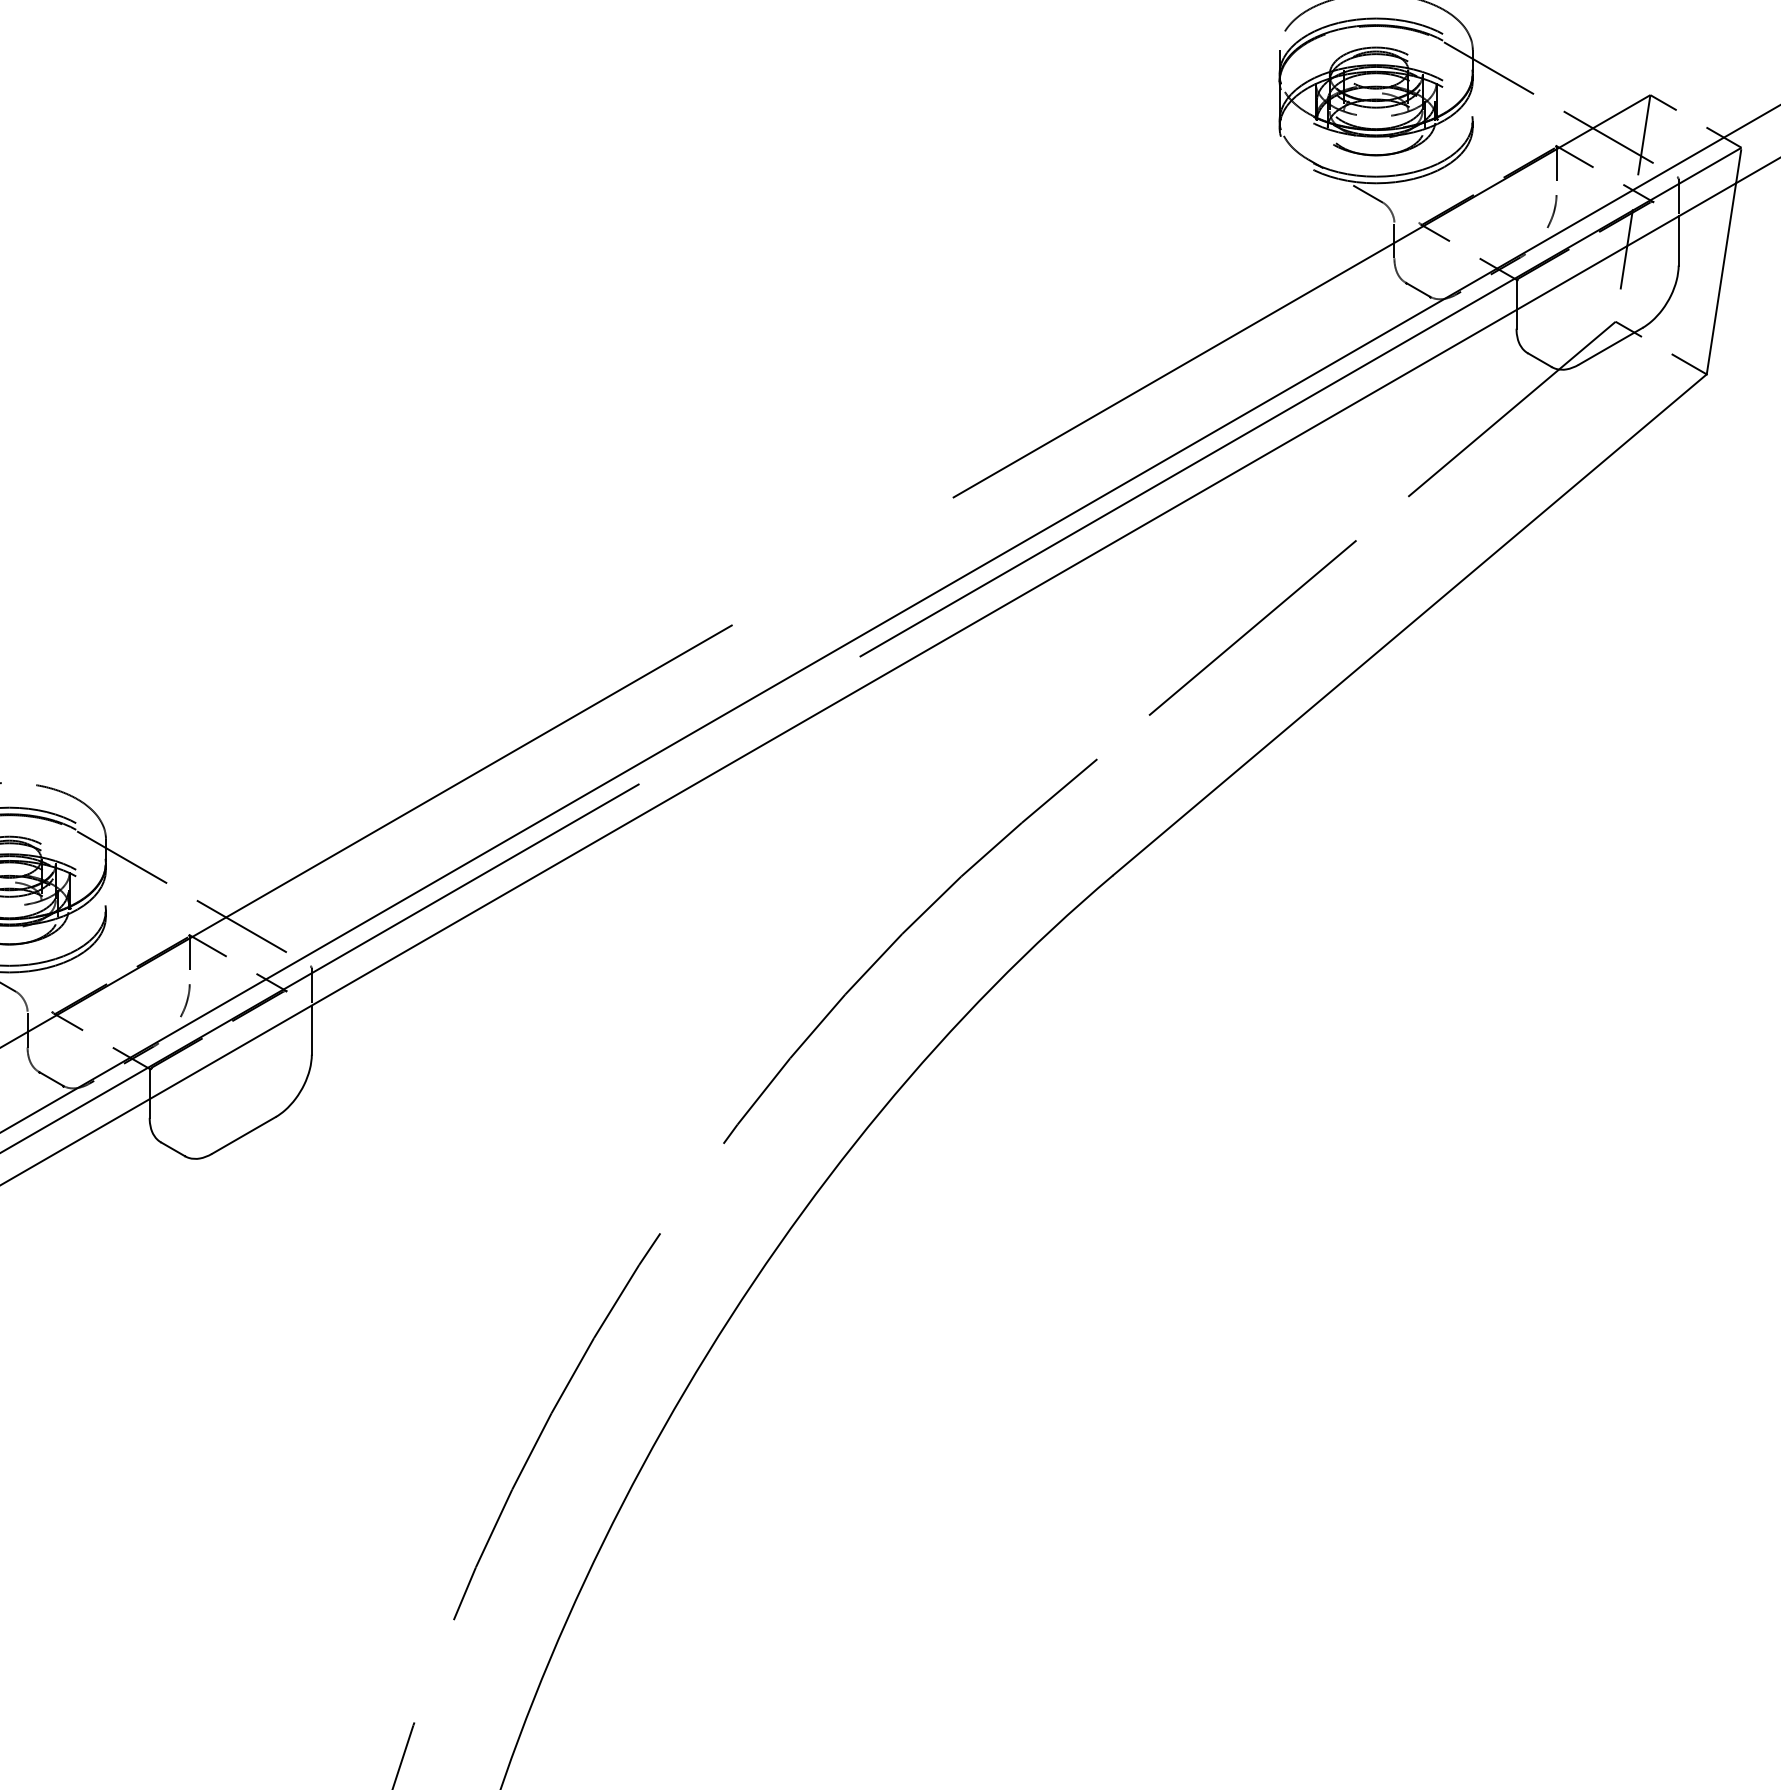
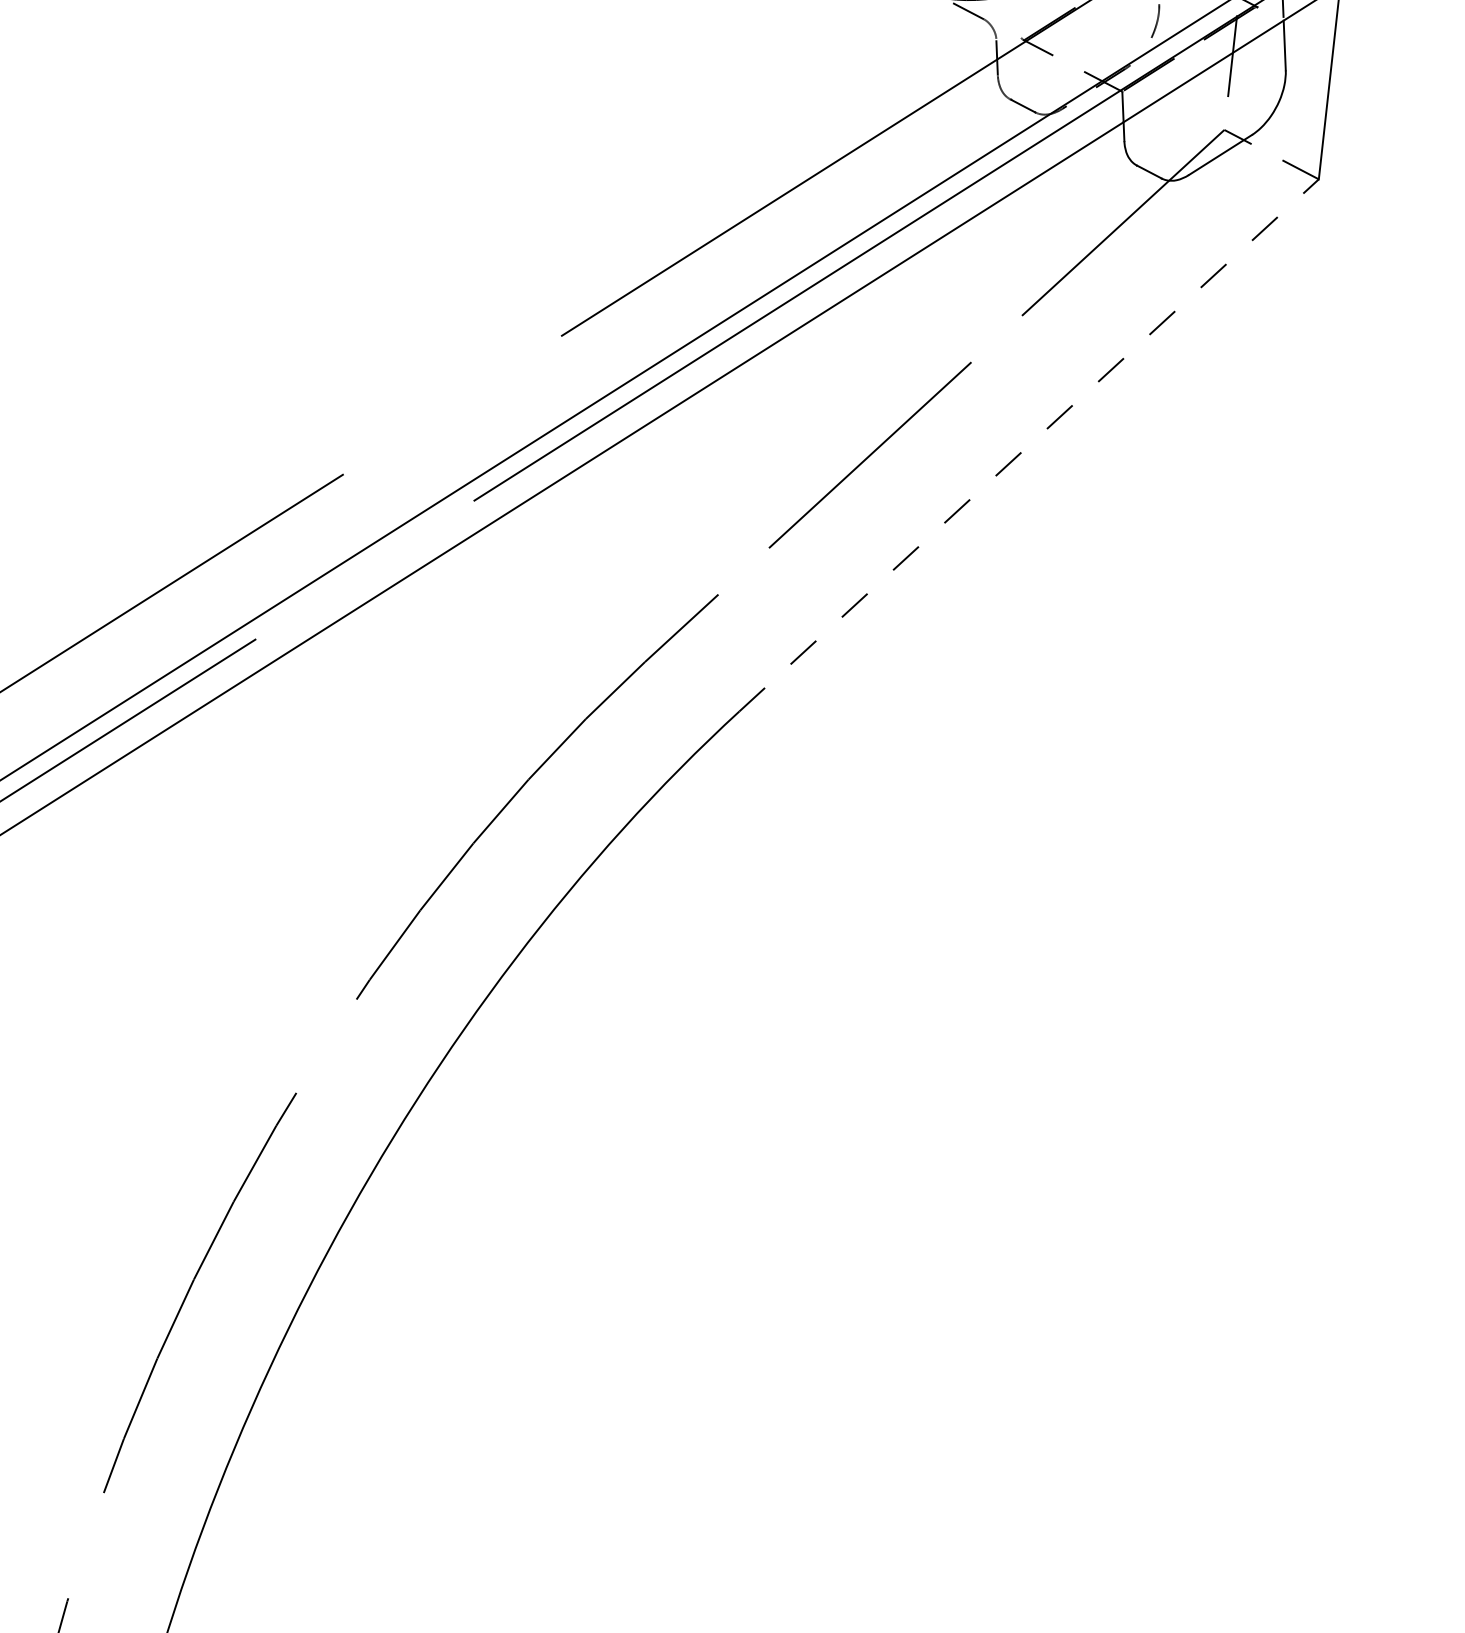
line: (1410, 624) -> (1029, 444), solid -> dashed

